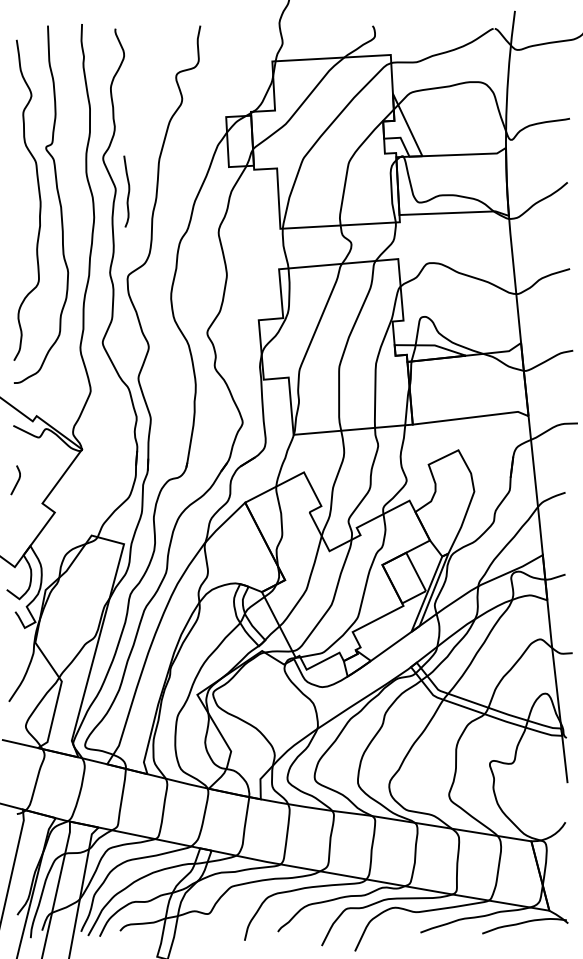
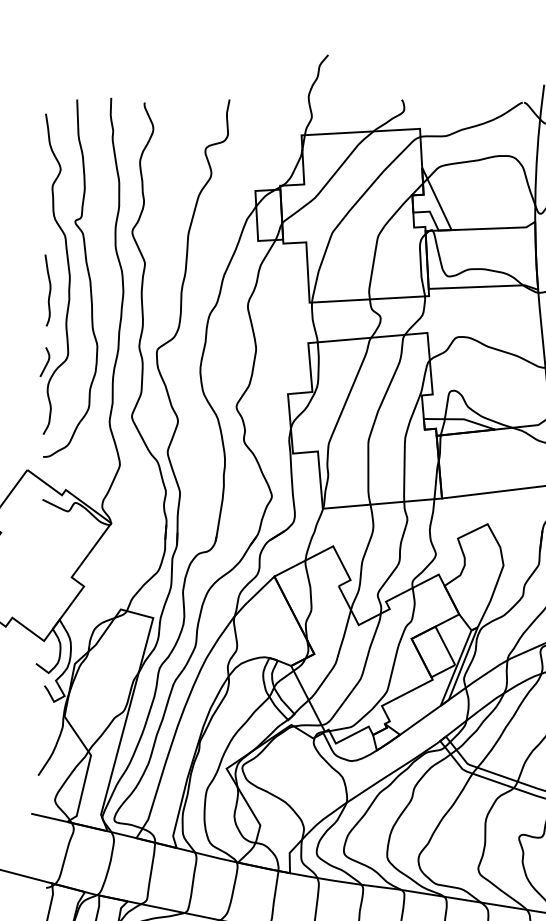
curve: (128, 191) -> (49, 290), moved
curve: (17, 480) -> (46, 362), moved

